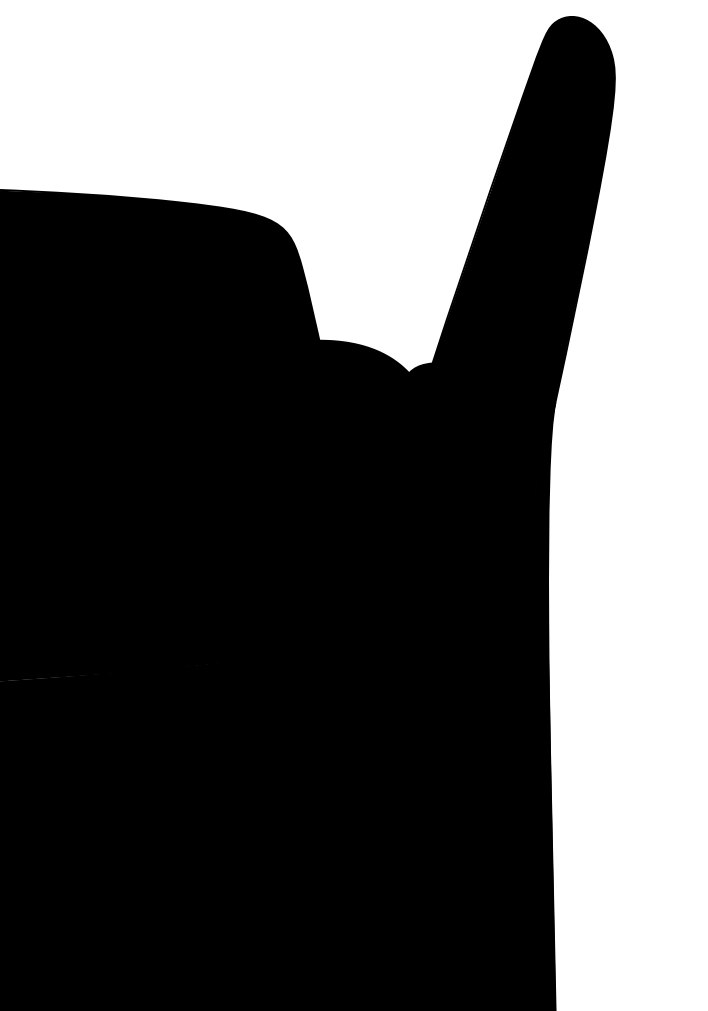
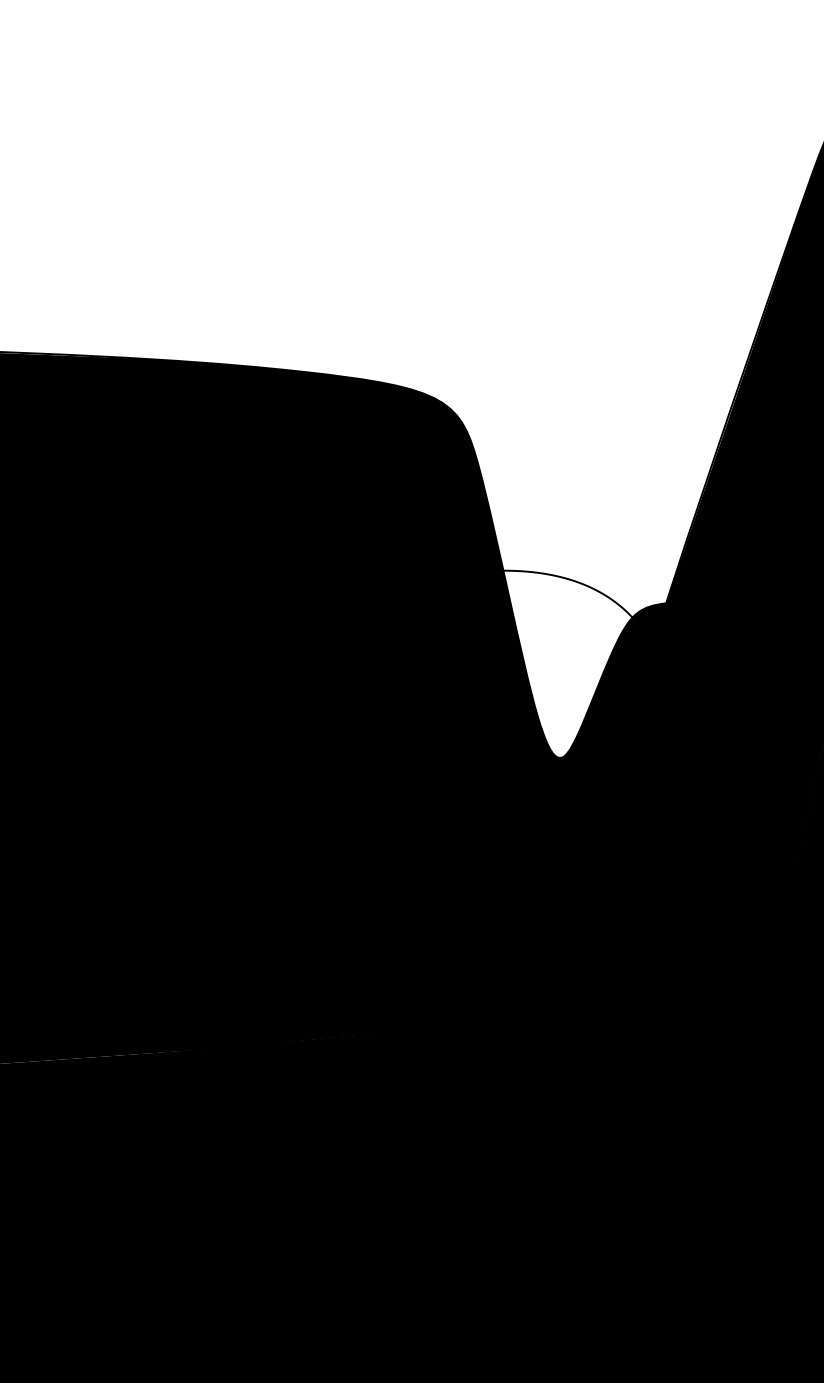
fill: (364, 405) -> (568, 663), removed

